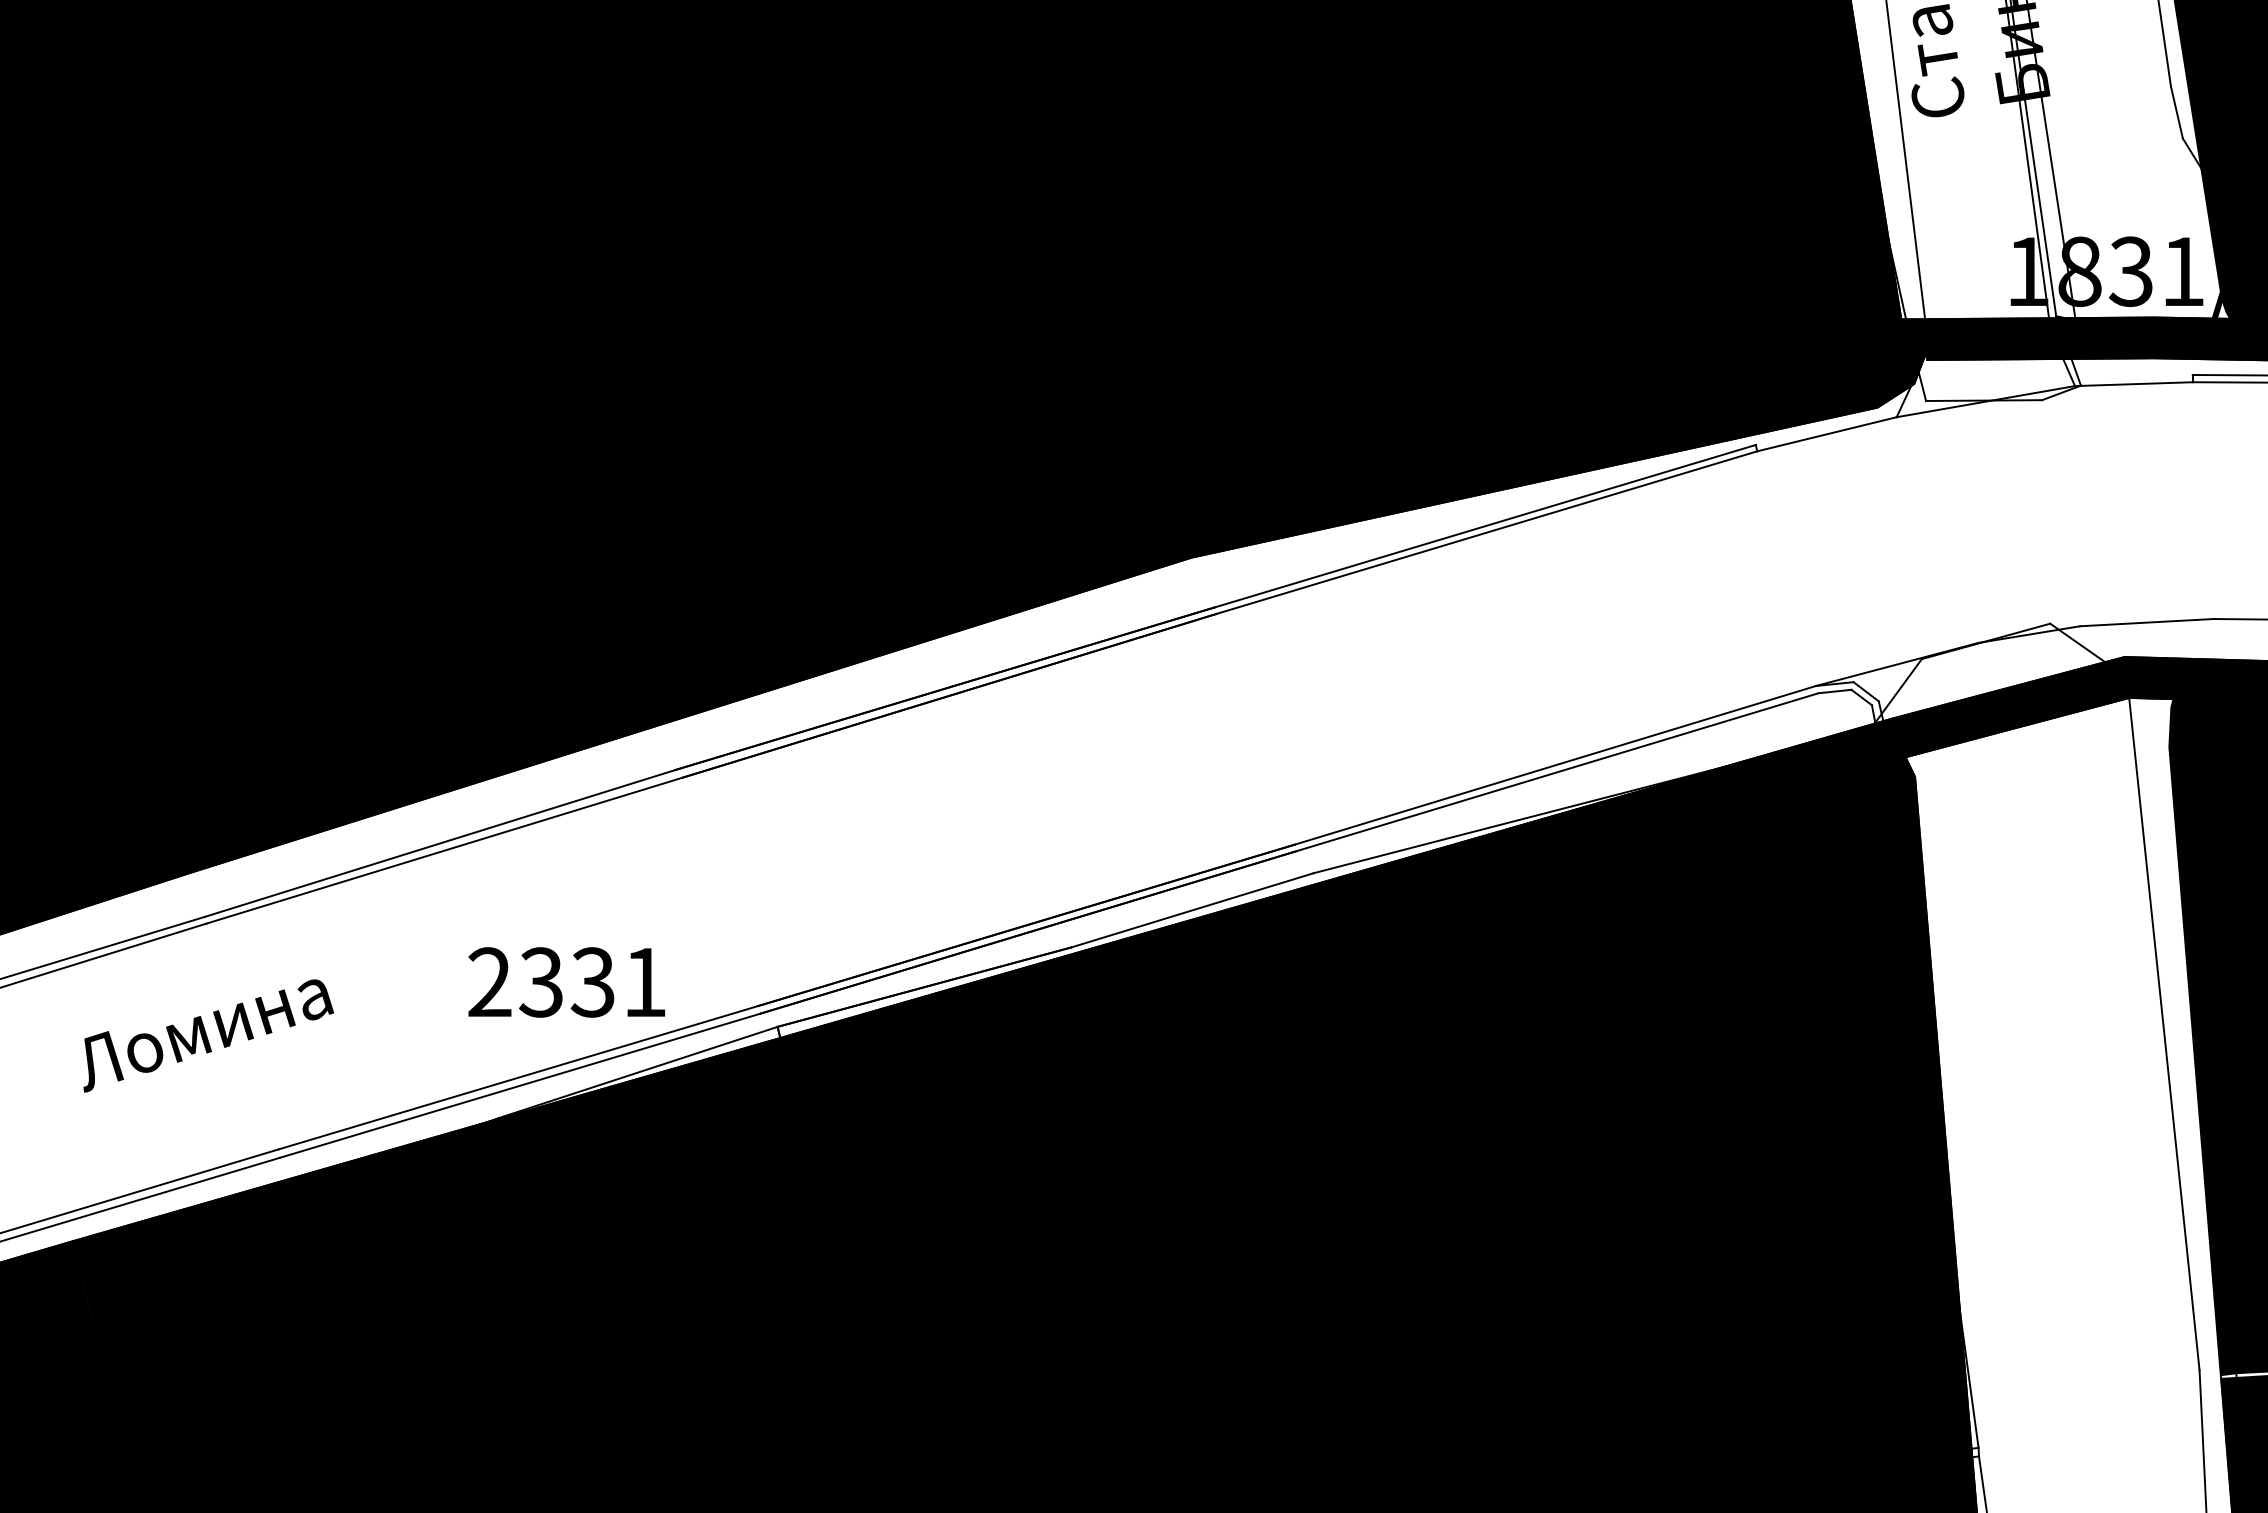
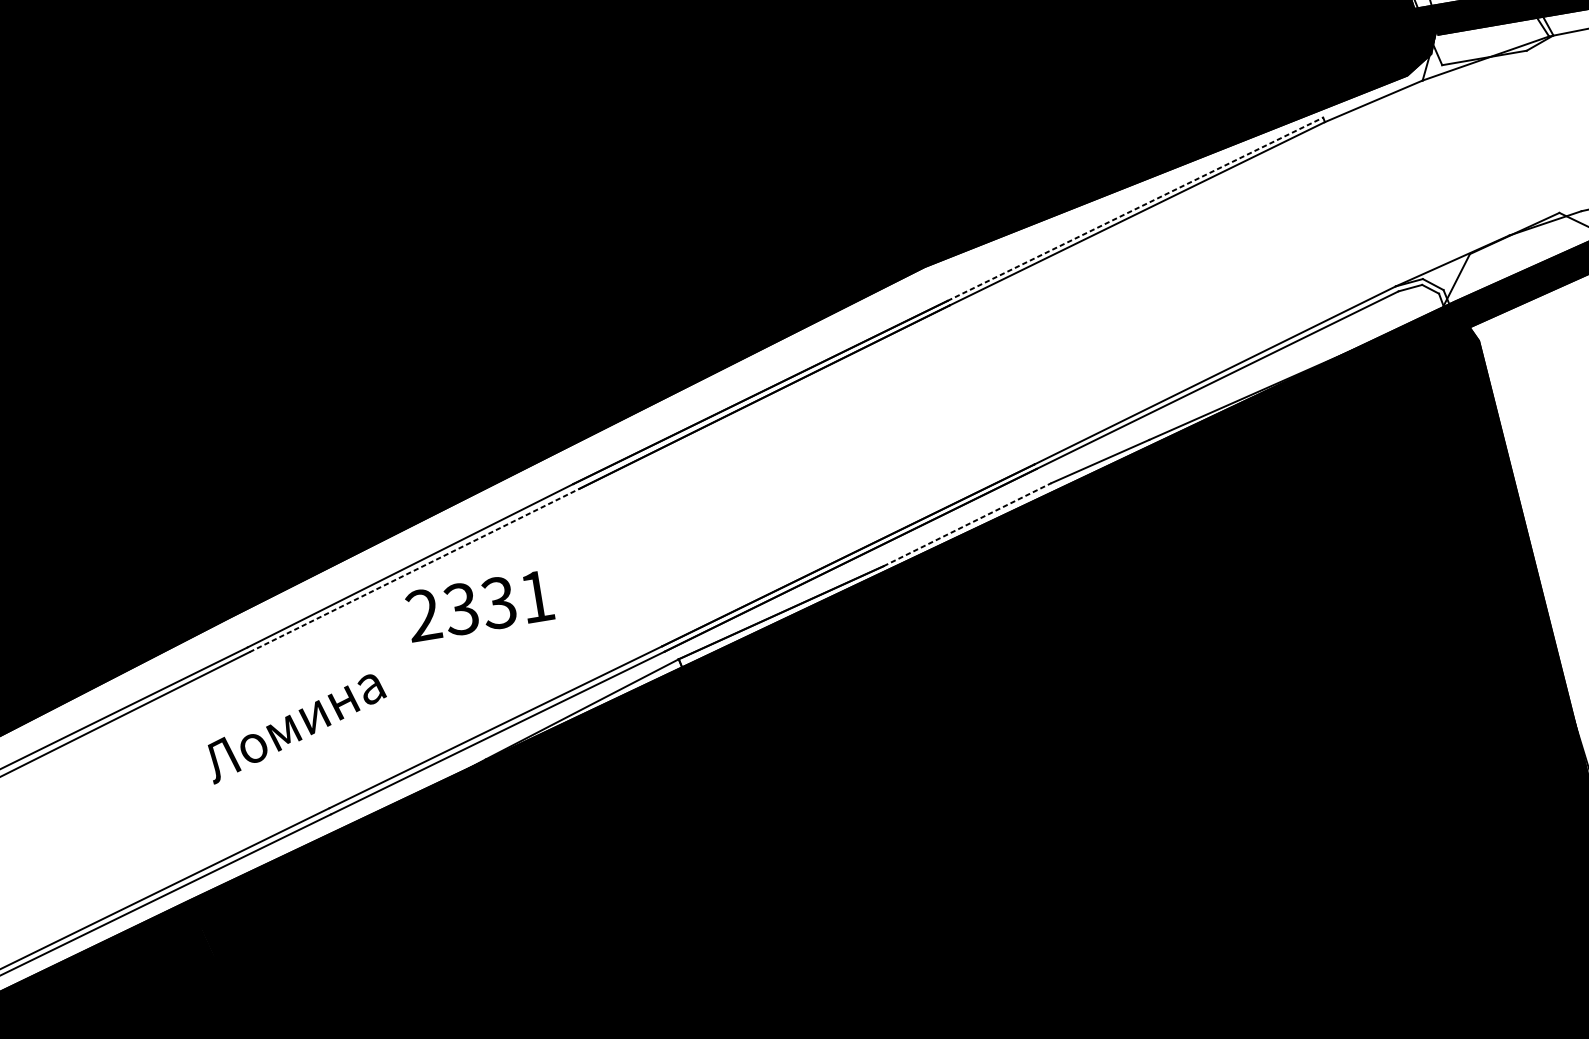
line: (1485, 526) -> (1135, 209), solid -> dashed
line: (444, 850) -> (414, 570), solid -> dashed
line: (1192, 910) -> (967, 524), solid -> dashed
text: (566, 982) -> (479, 606), moved
text: (208, 1035) -> (297, 728), moved

